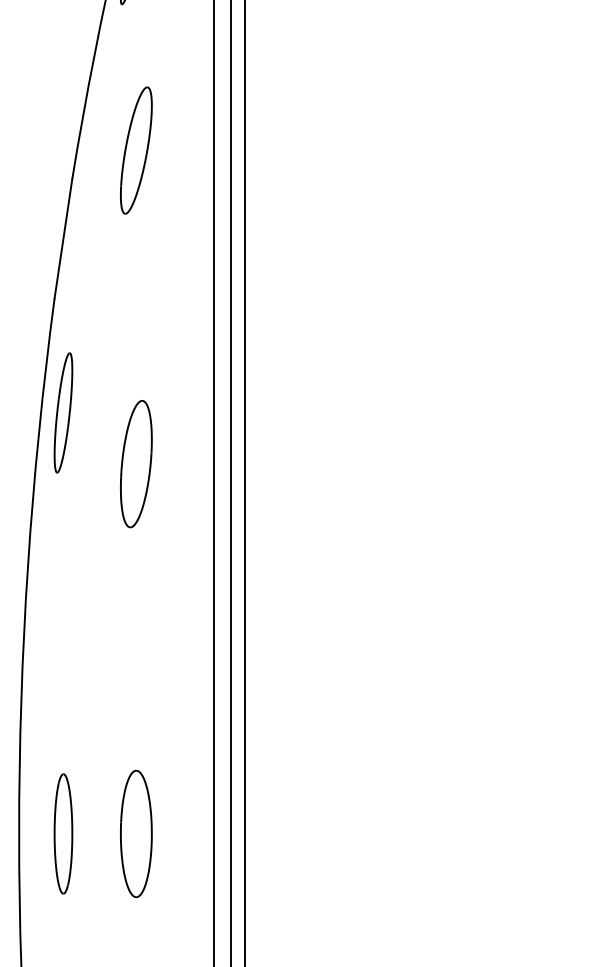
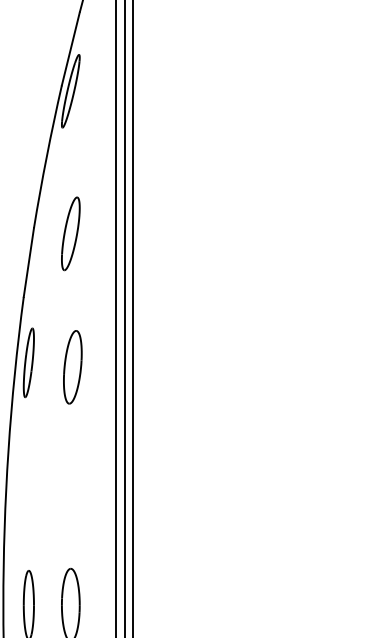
part: (135, 149) -> (70, 233), moved
part: (135, 464) -> (72, 367), moved

